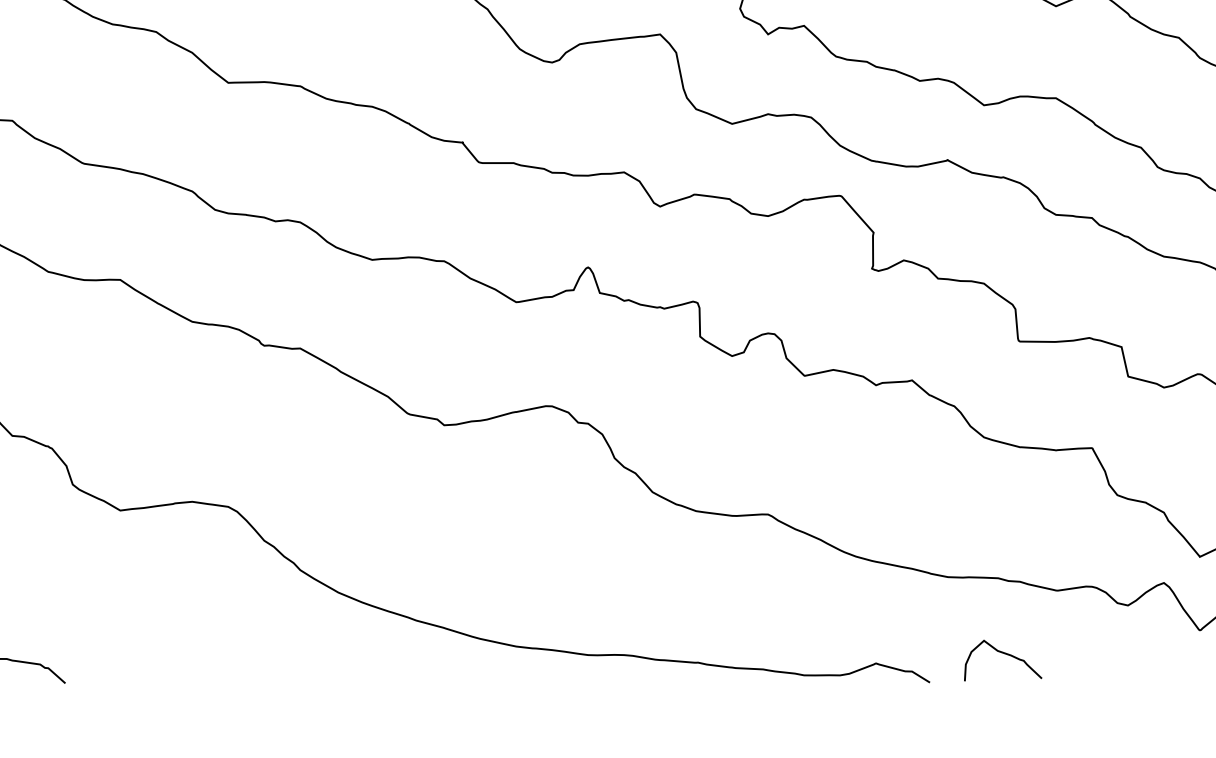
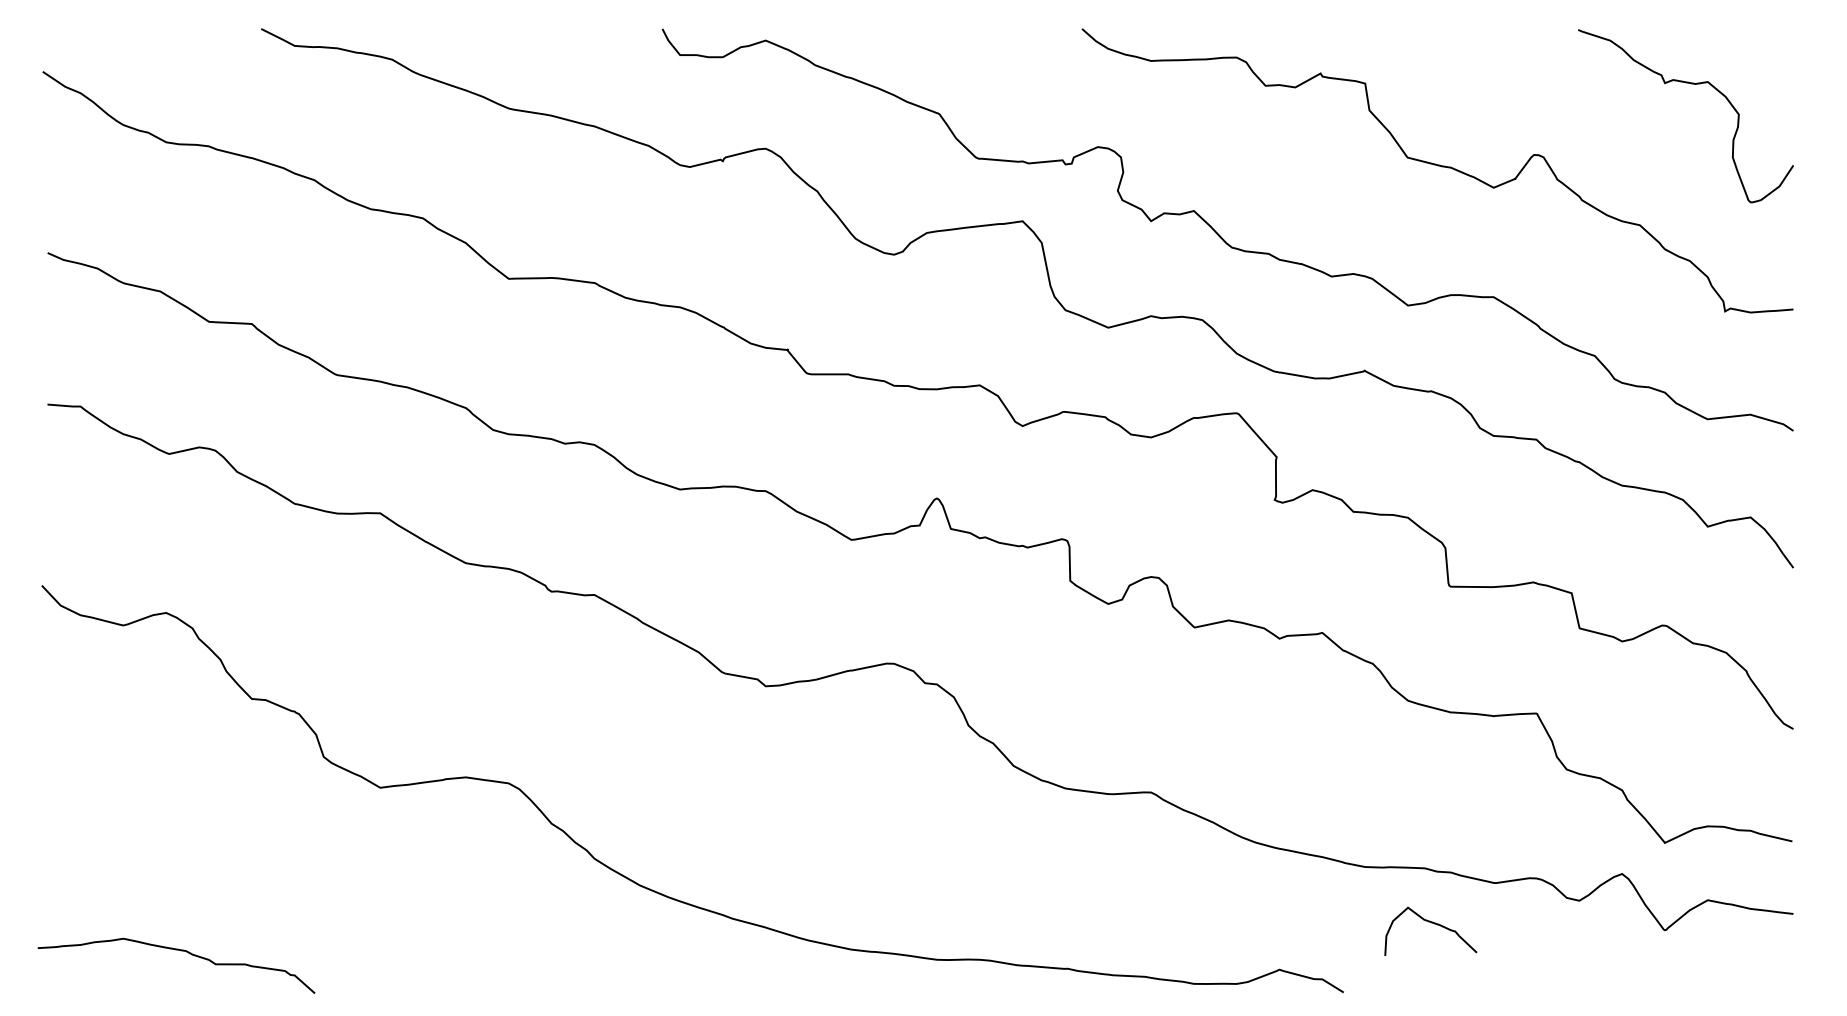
curve: (1003, 654) -> (1431, 923), moved

